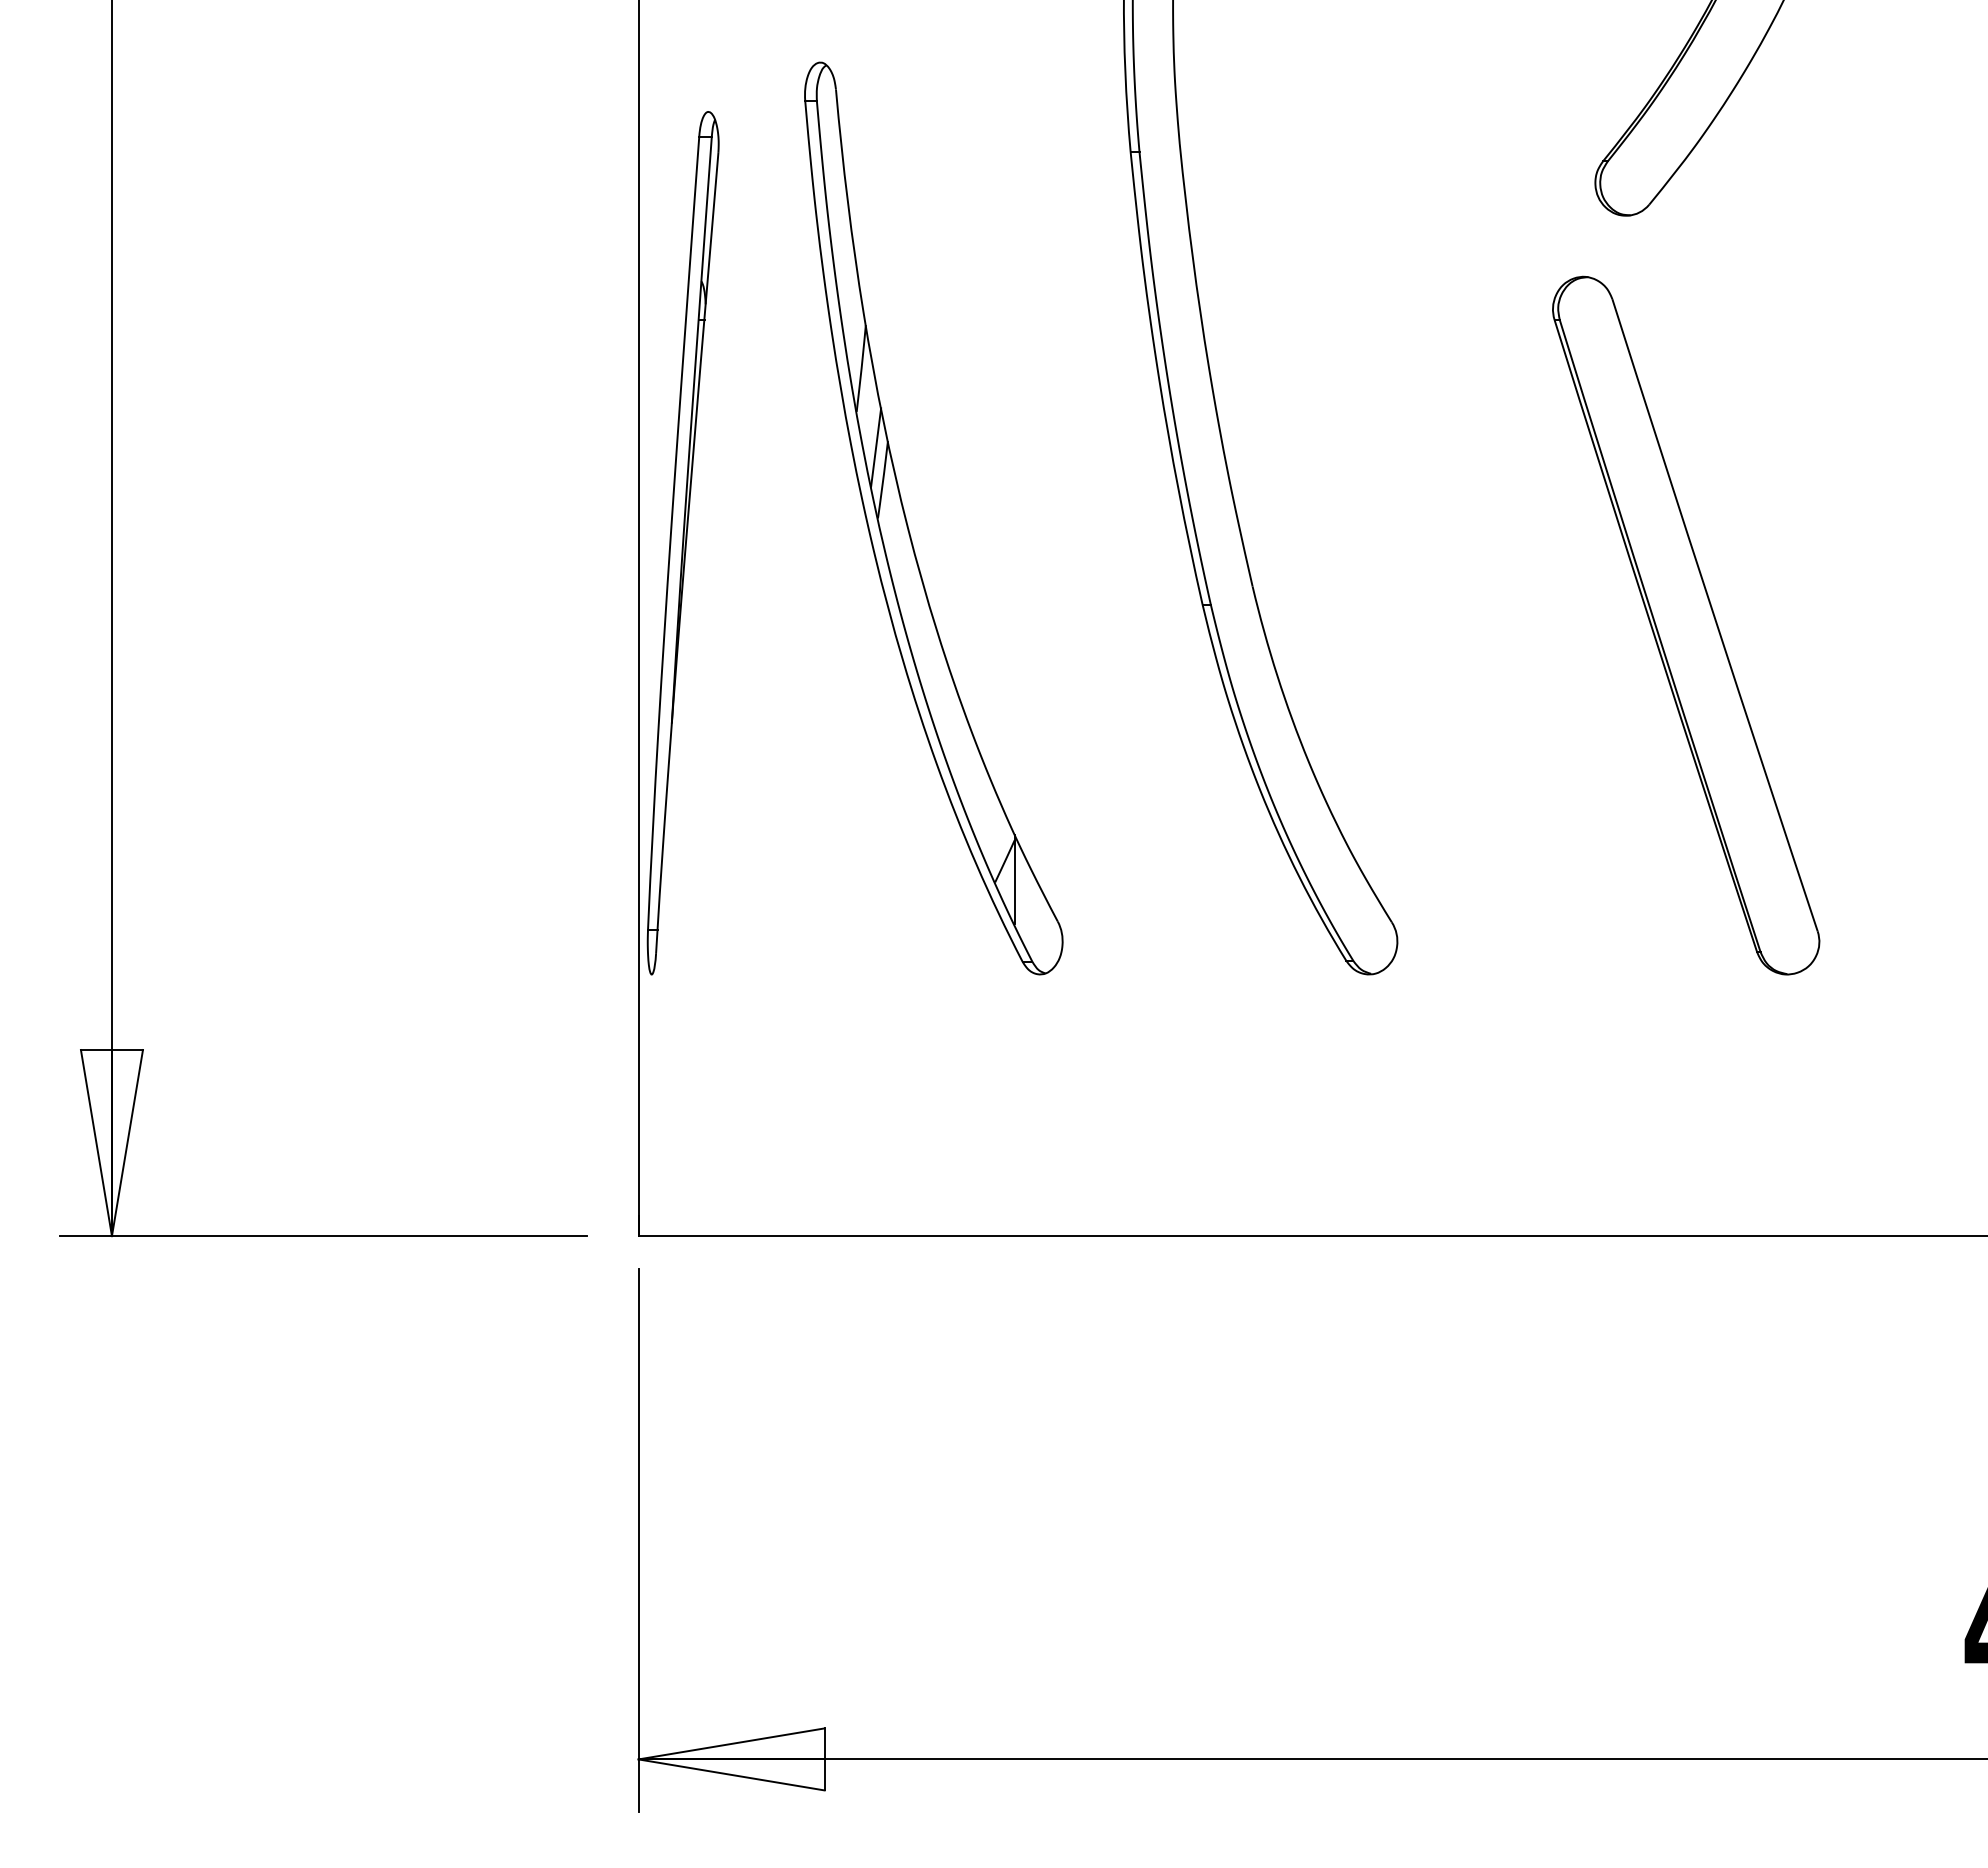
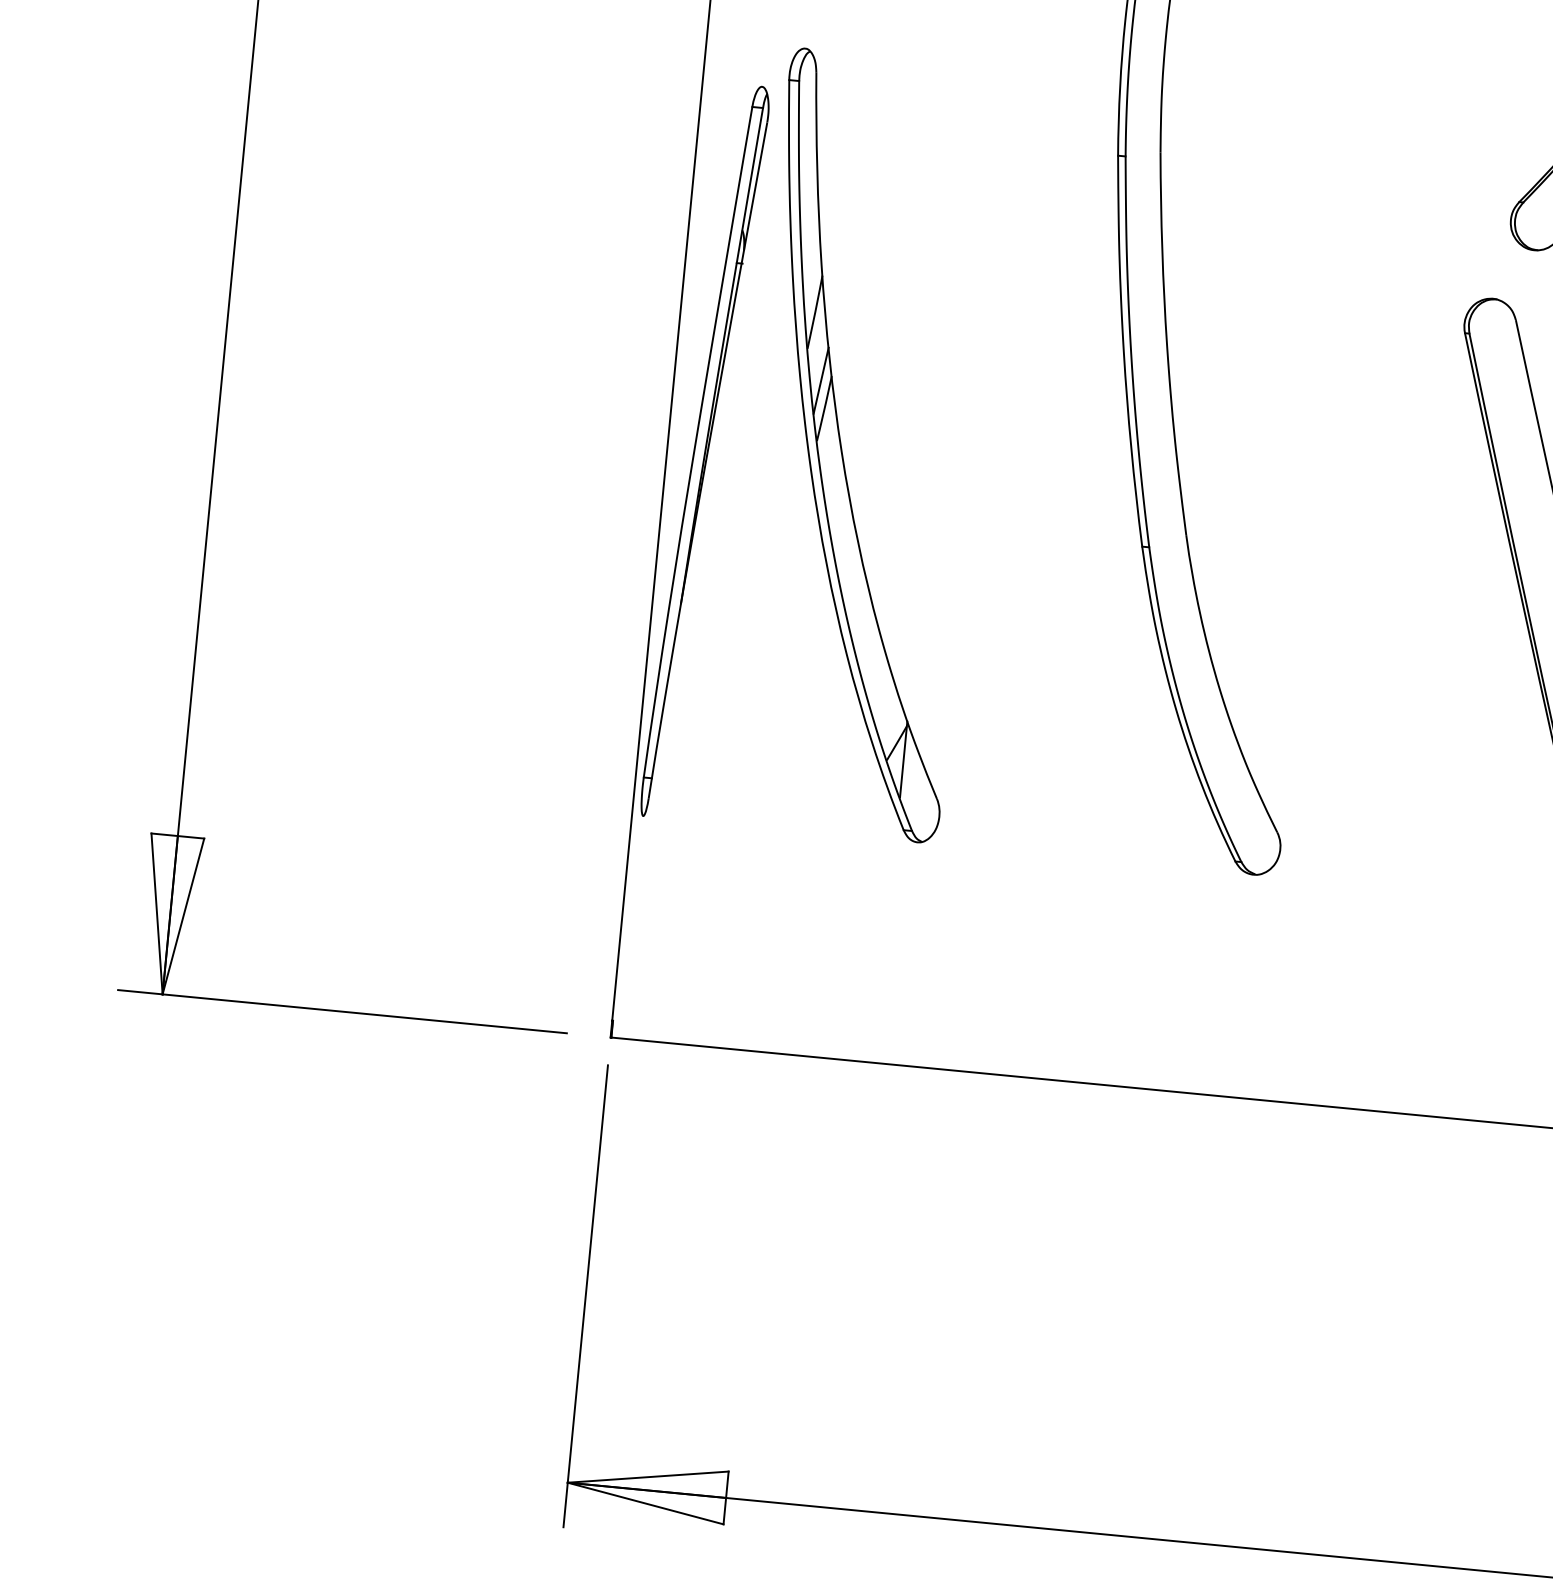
part: (908, 525) -> (842, 449), moved

